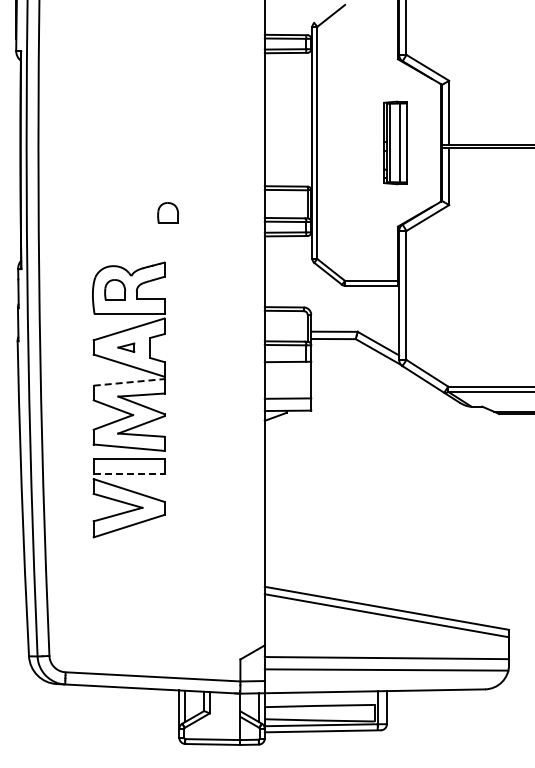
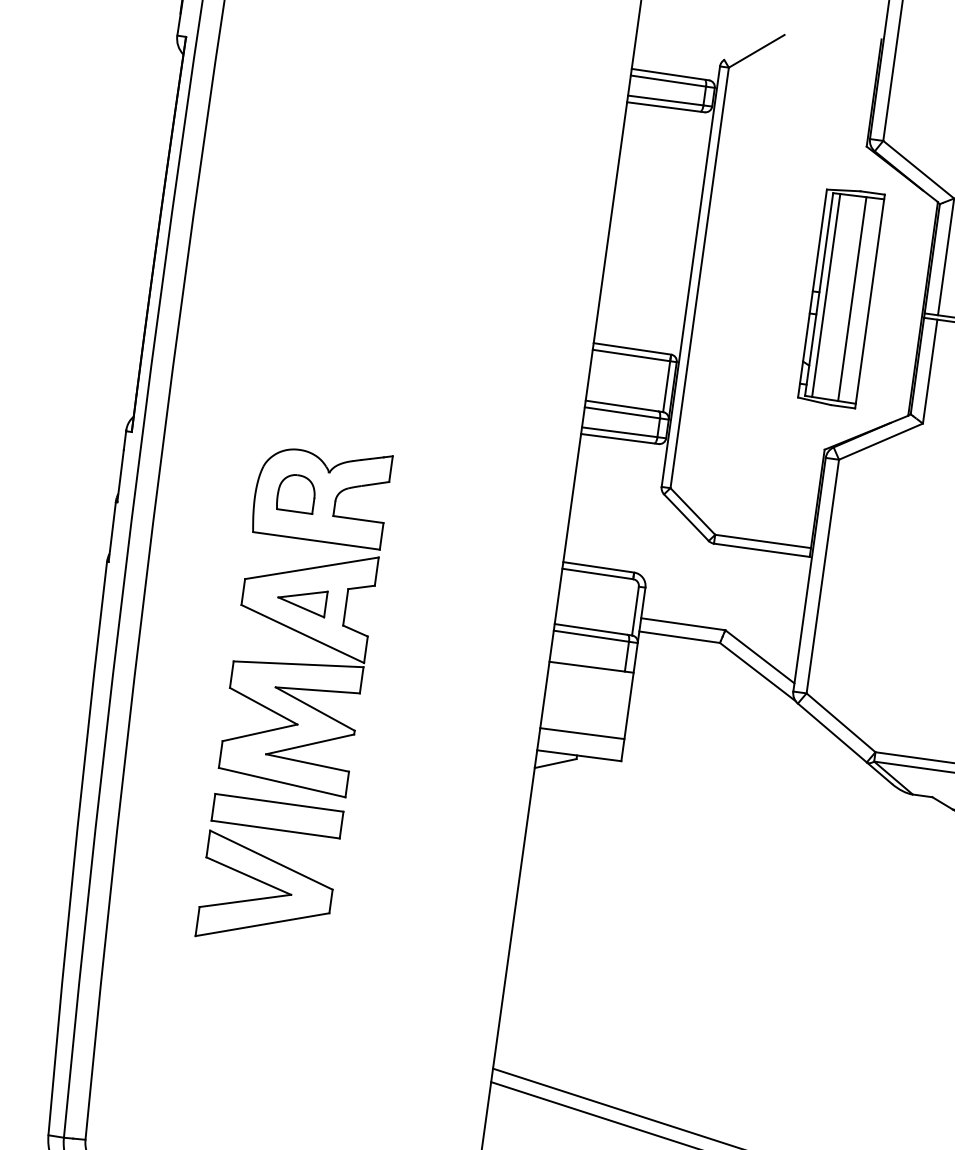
part: (395, 142) -> (841, 296), size x1.43
part: (168, 212) -> (412, 366), removed
part: (126, 347) -> (302, 600), size x1.67
line: (129, 382) -> (299, 664), dashed -> solid
line: (129, 473) -> (276, 829), dashed -> solid

